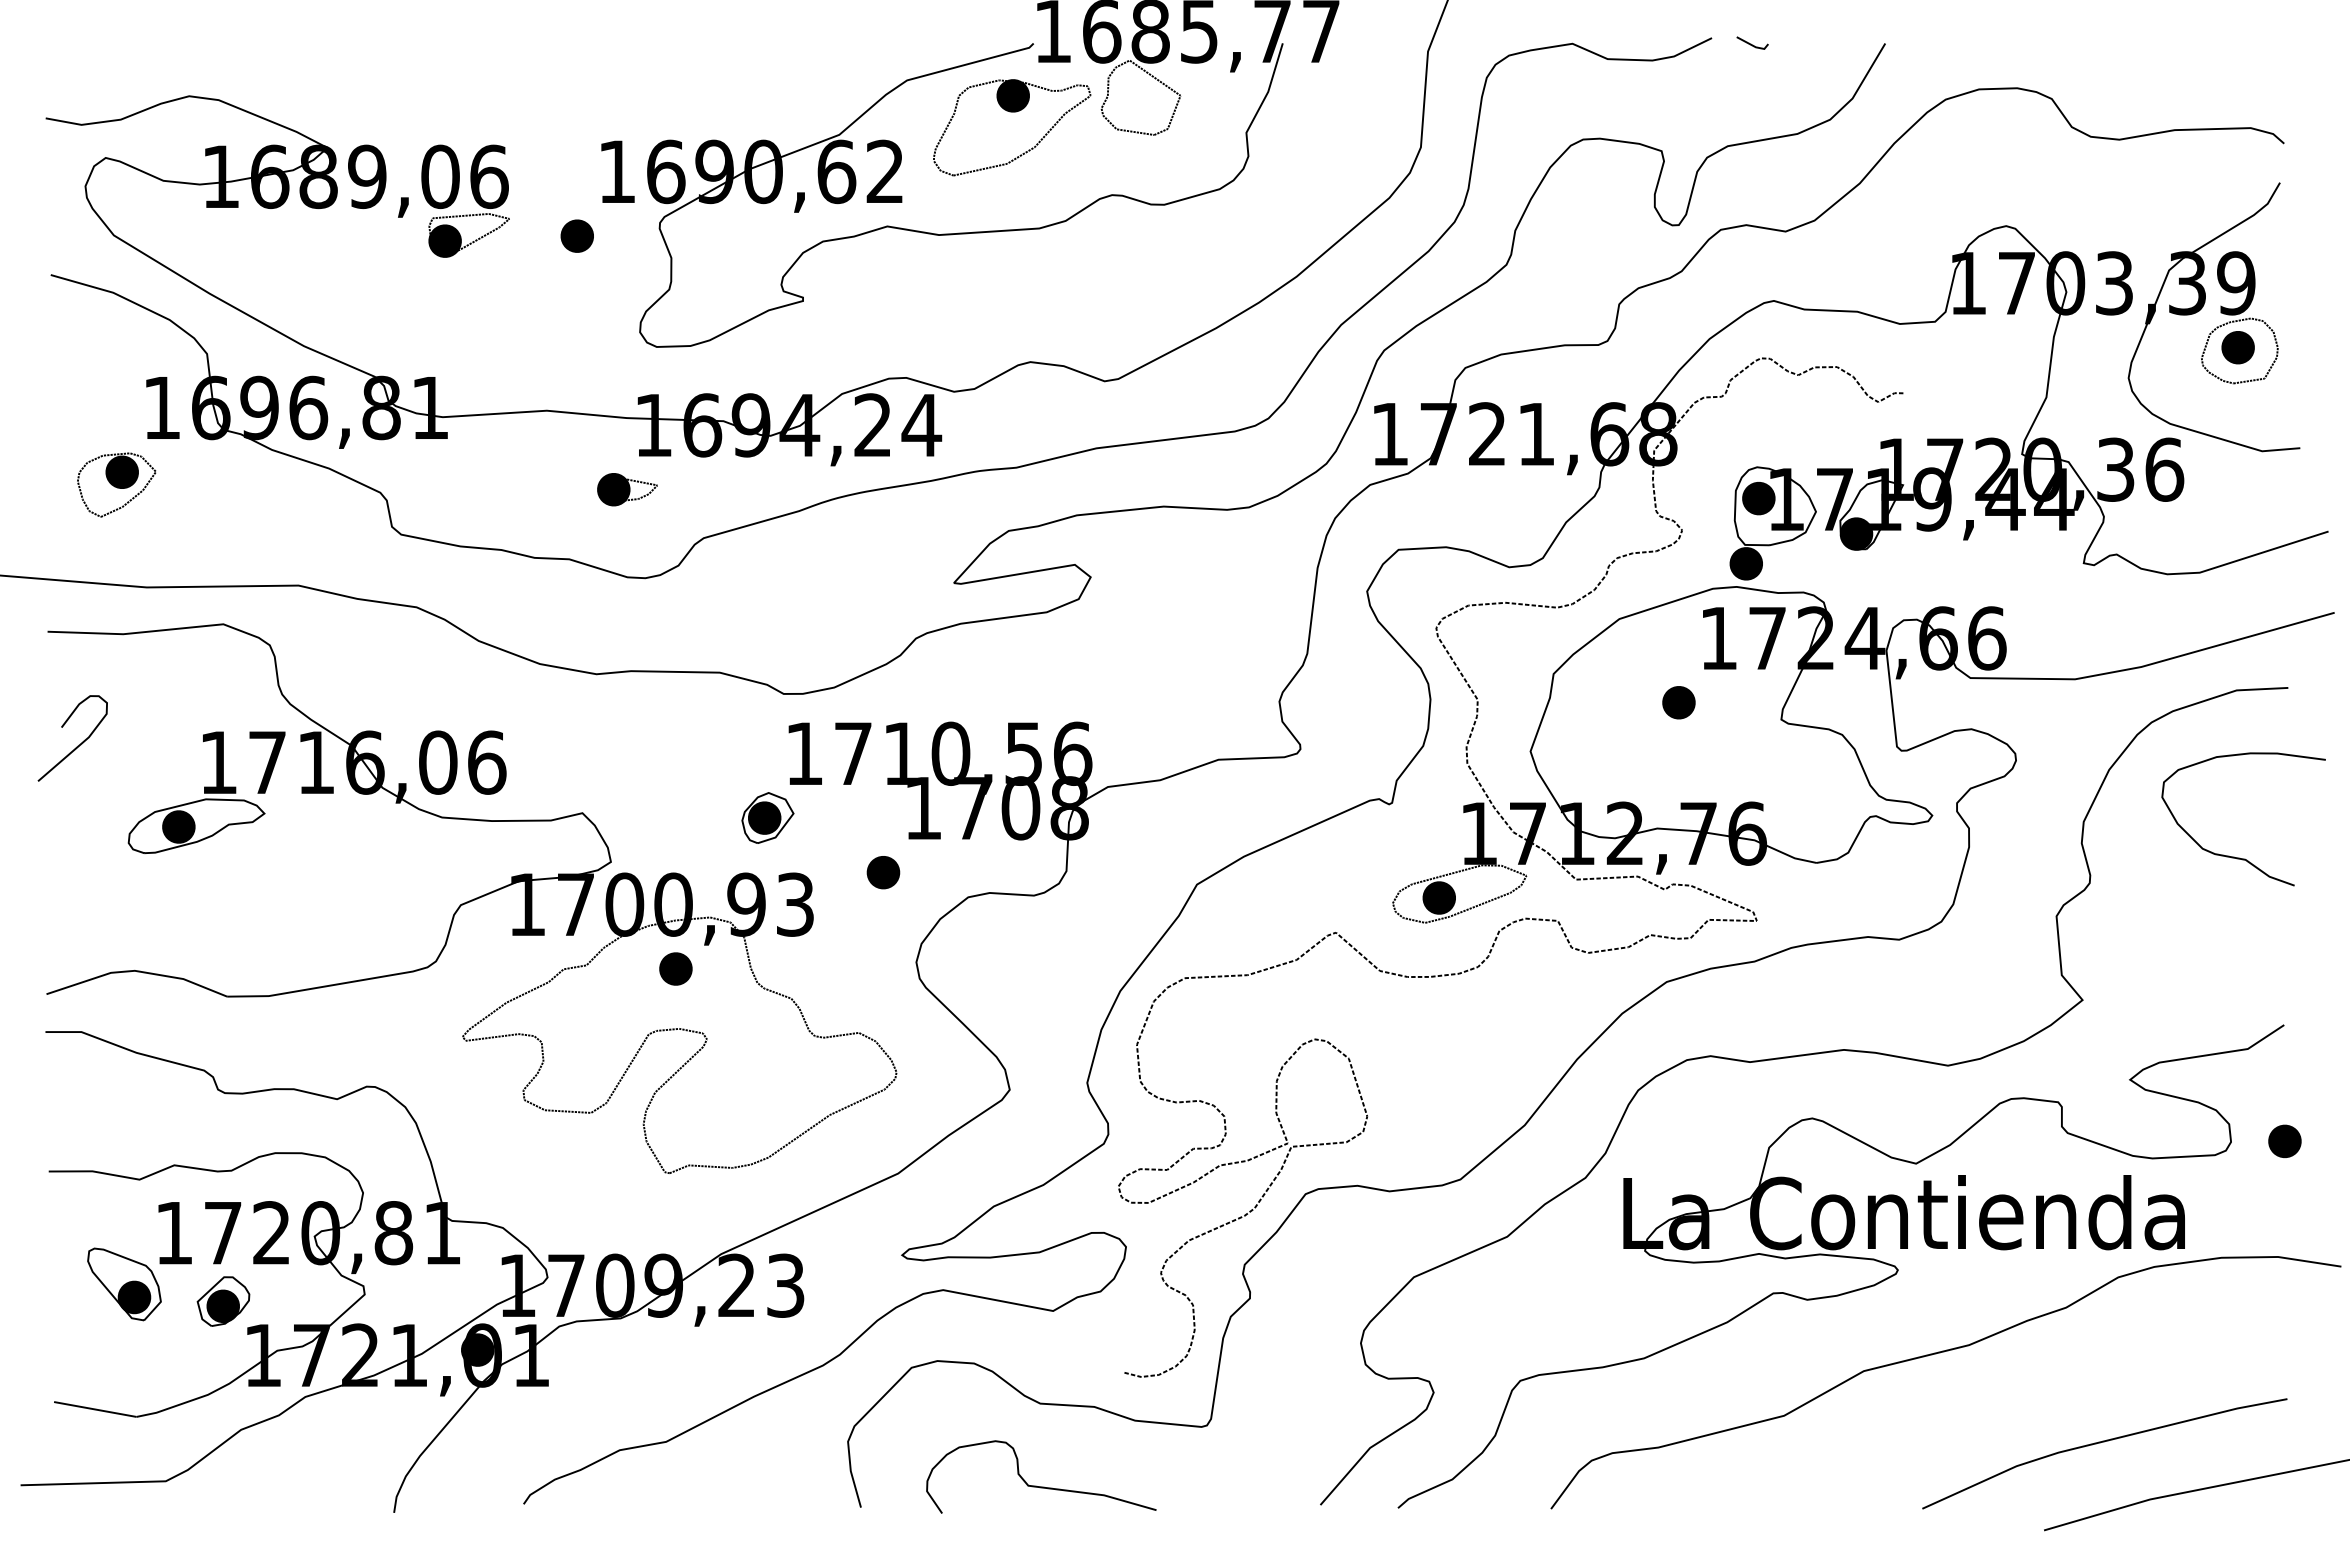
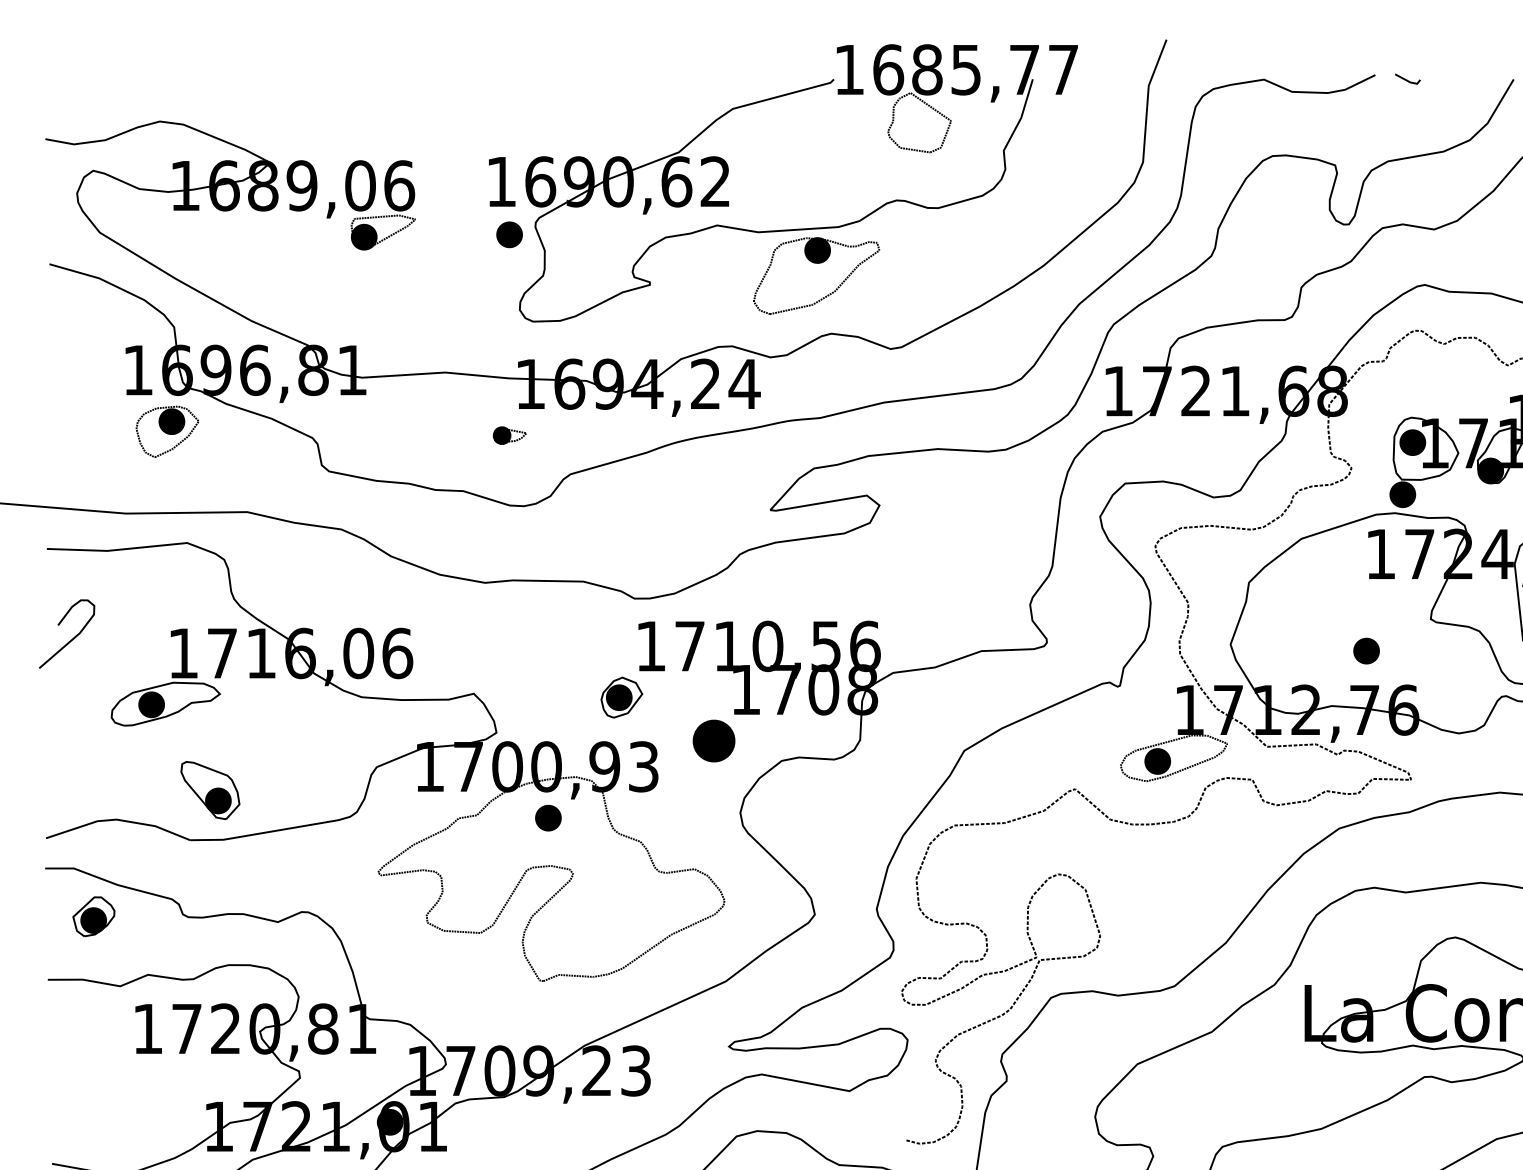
part: (1012, 112) -> (817, 263), moved
part: (576, 235) -> (508, 234), moved
part: (116, 484) -> (167, 431), moved
part: (627, 489) -> (509, 435), size x0.7
part: (1678, 702) -> (1366, 650), moved
part: (883, 872) -> (714, 741), size x1.6
part: (124, 1284) -> (210, 790), moved
part: (223, 1301) -> (93, 916), moved

